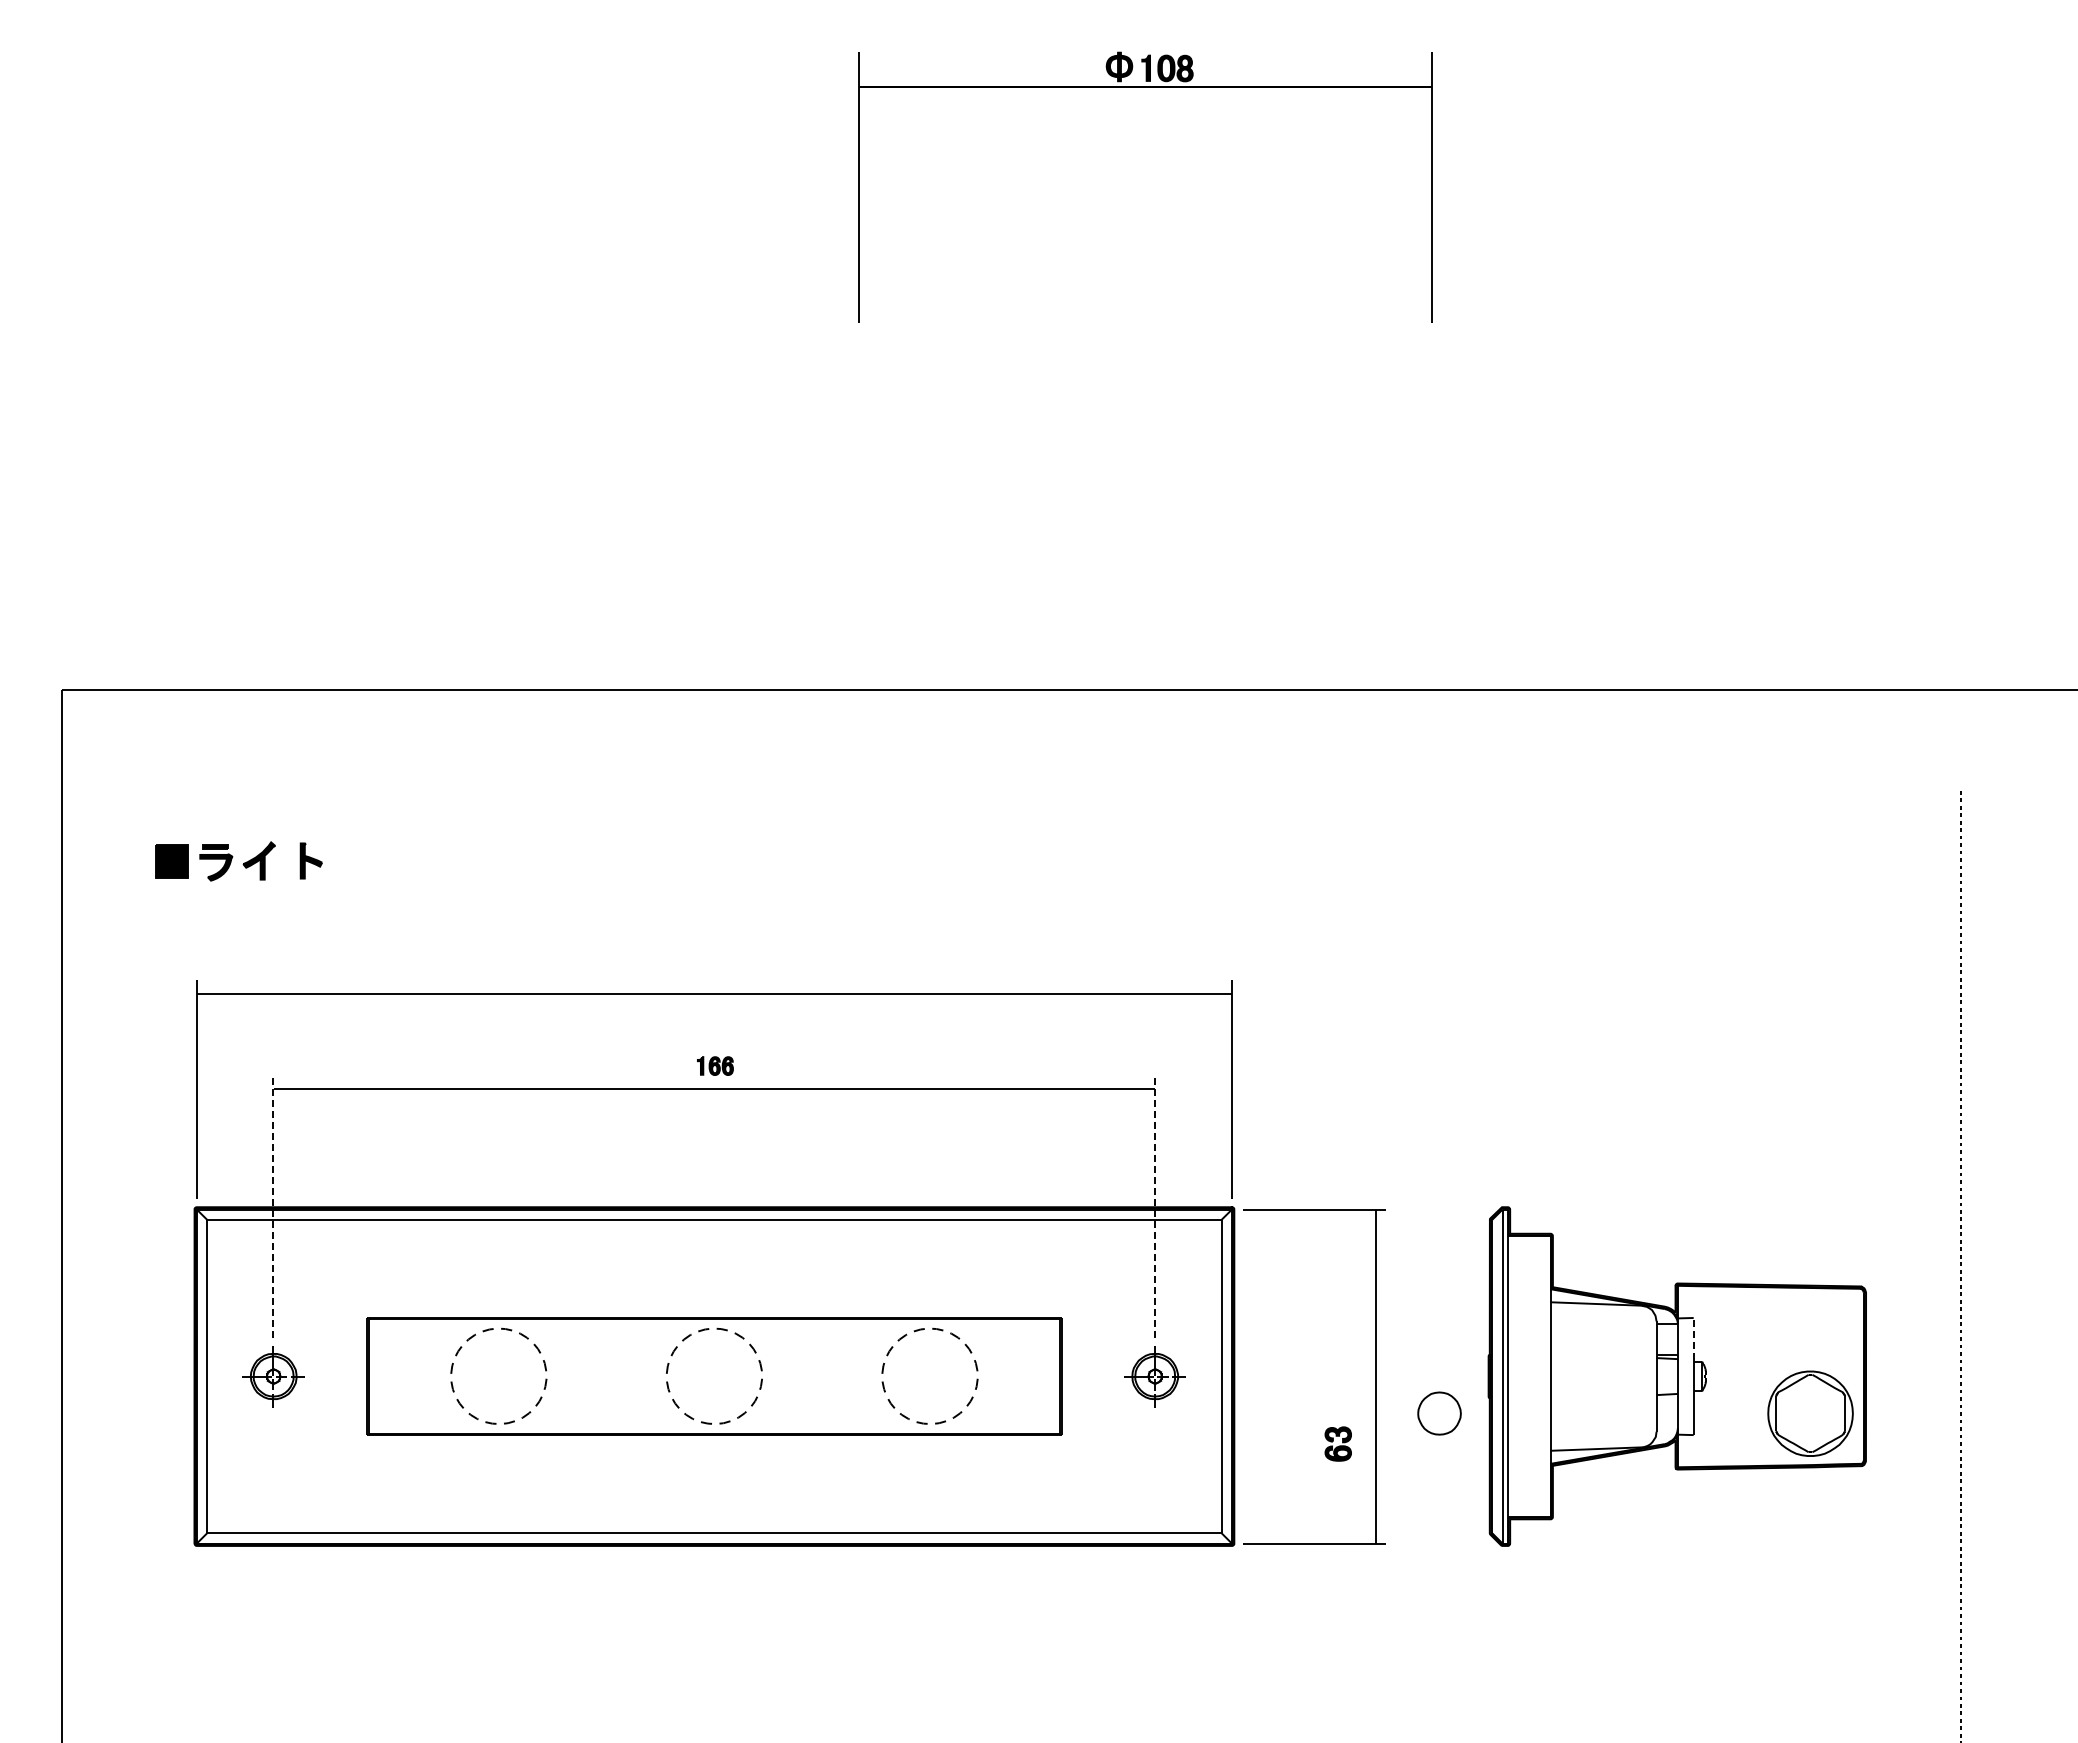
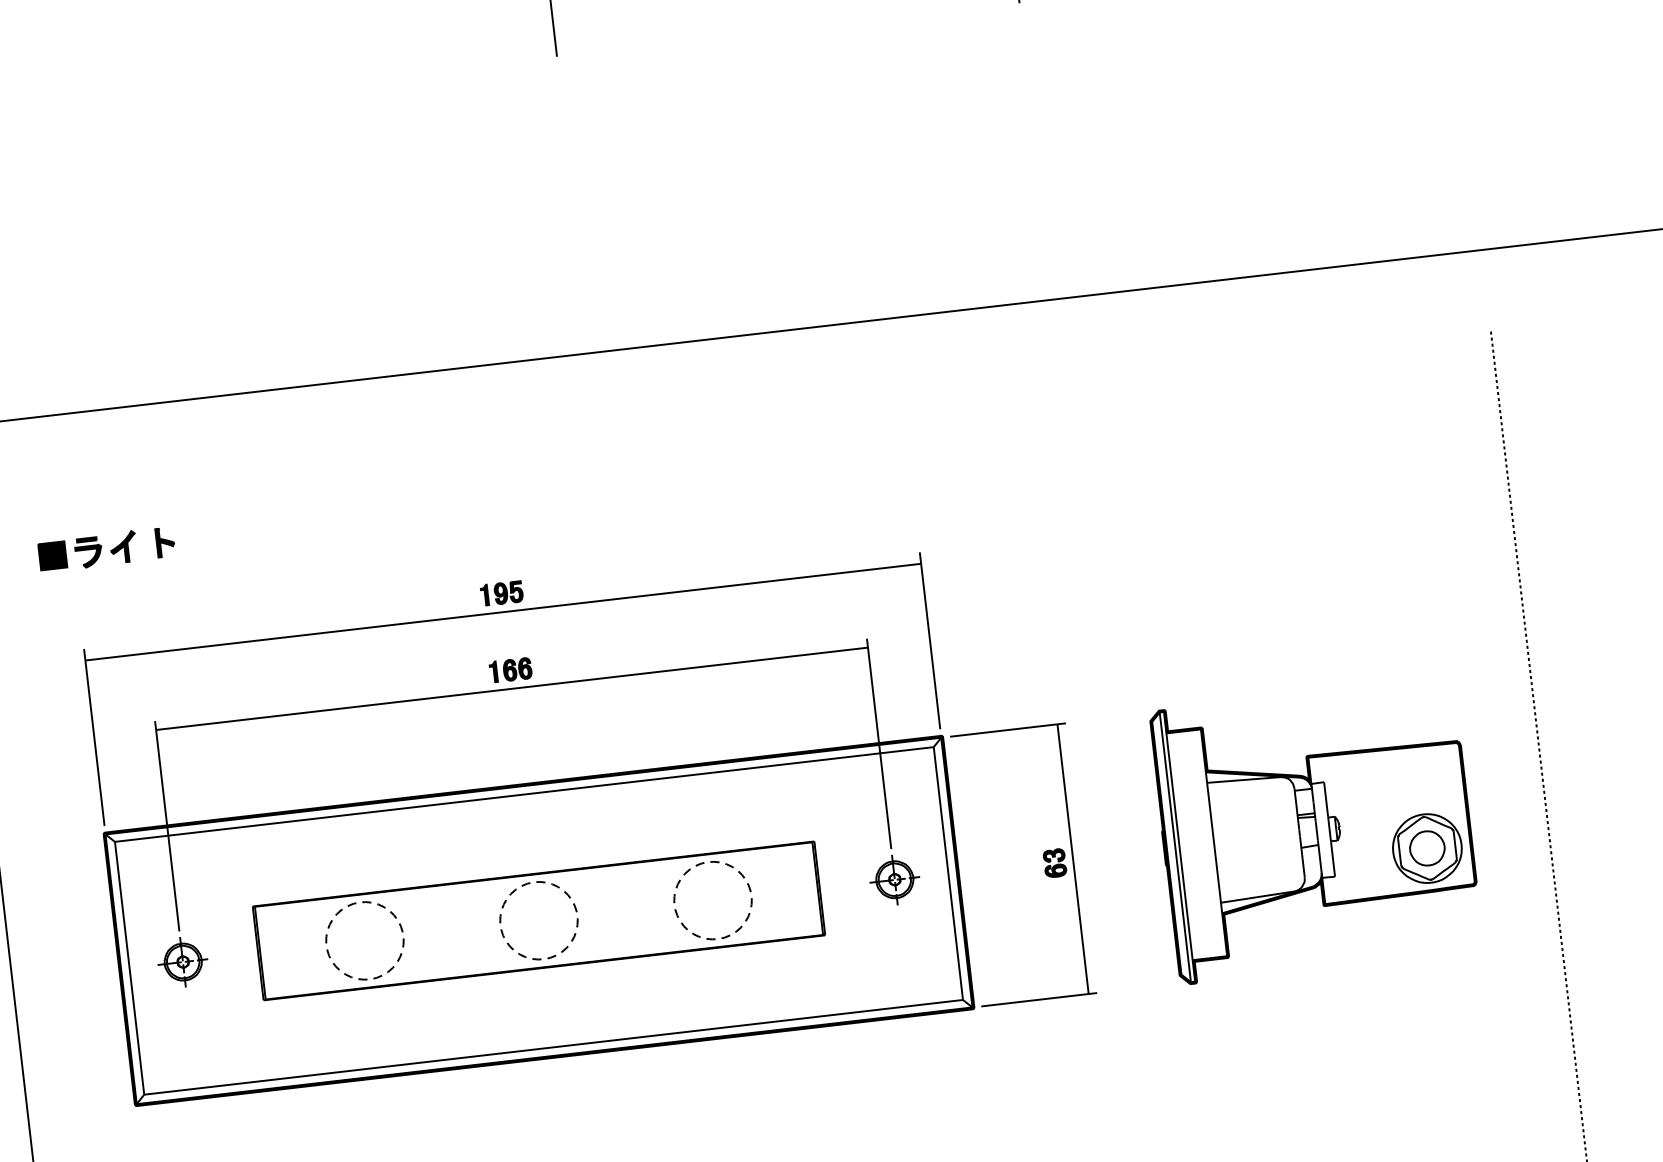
part: (715, 970) -> (501, 593), added
part: (715, 1065) -> (510, 669), size x1.43
line: (273, 1208) -> (167, 826), dashed -> solid
line: (1155, 1208) -> (879, 744), dashed -> solid
line: (1693, 1338) -> (1325, 798), dashed -> solid
part: (1439, 1413) -> (1427, 848), moved
part: (1337, 1443) -> (1054, 862), moved

